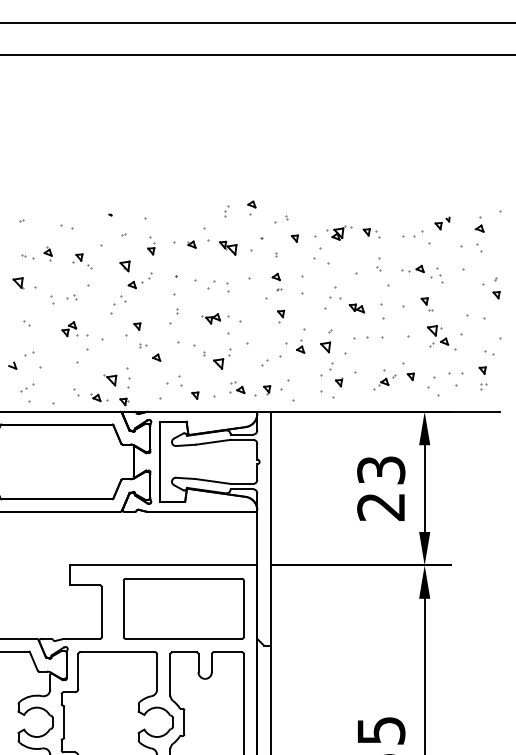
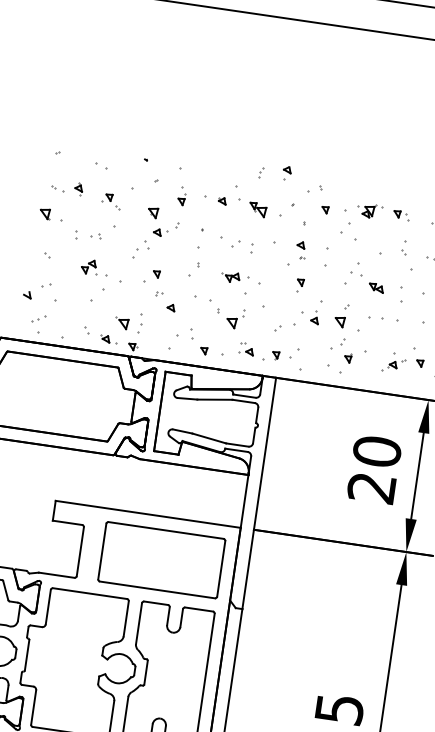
text: (381, 469) -> (377, 450), 23 -> 20

